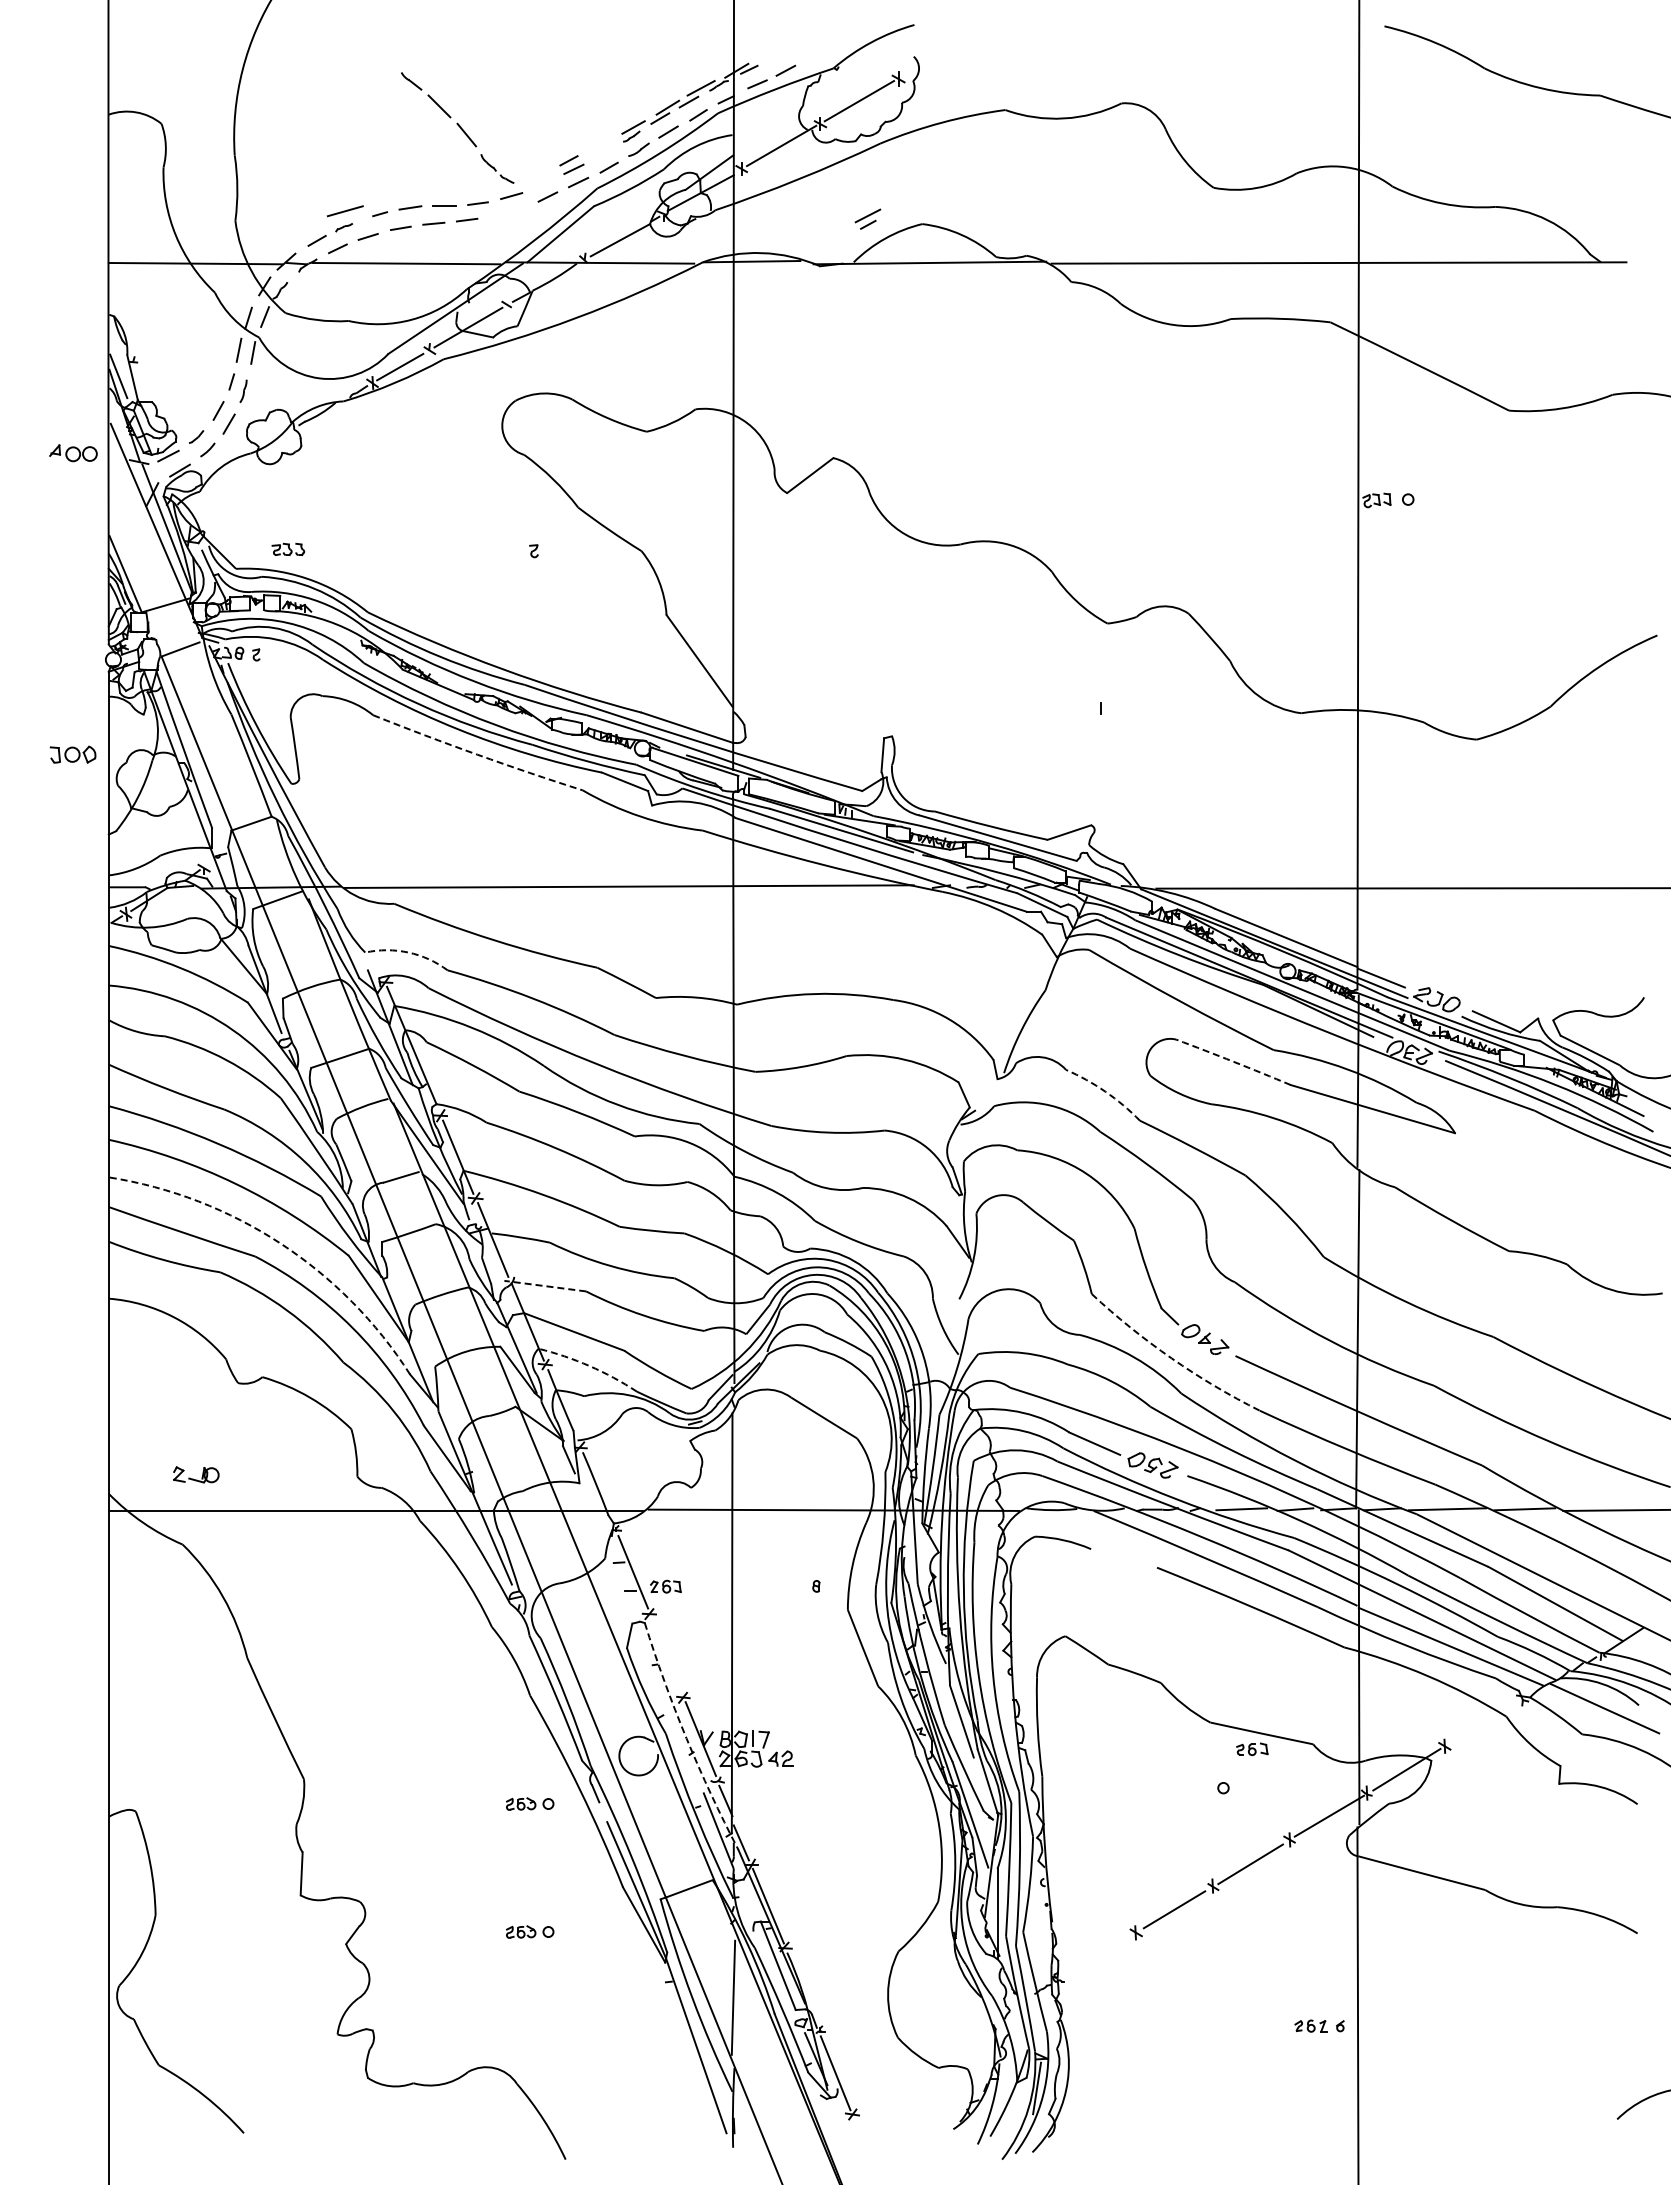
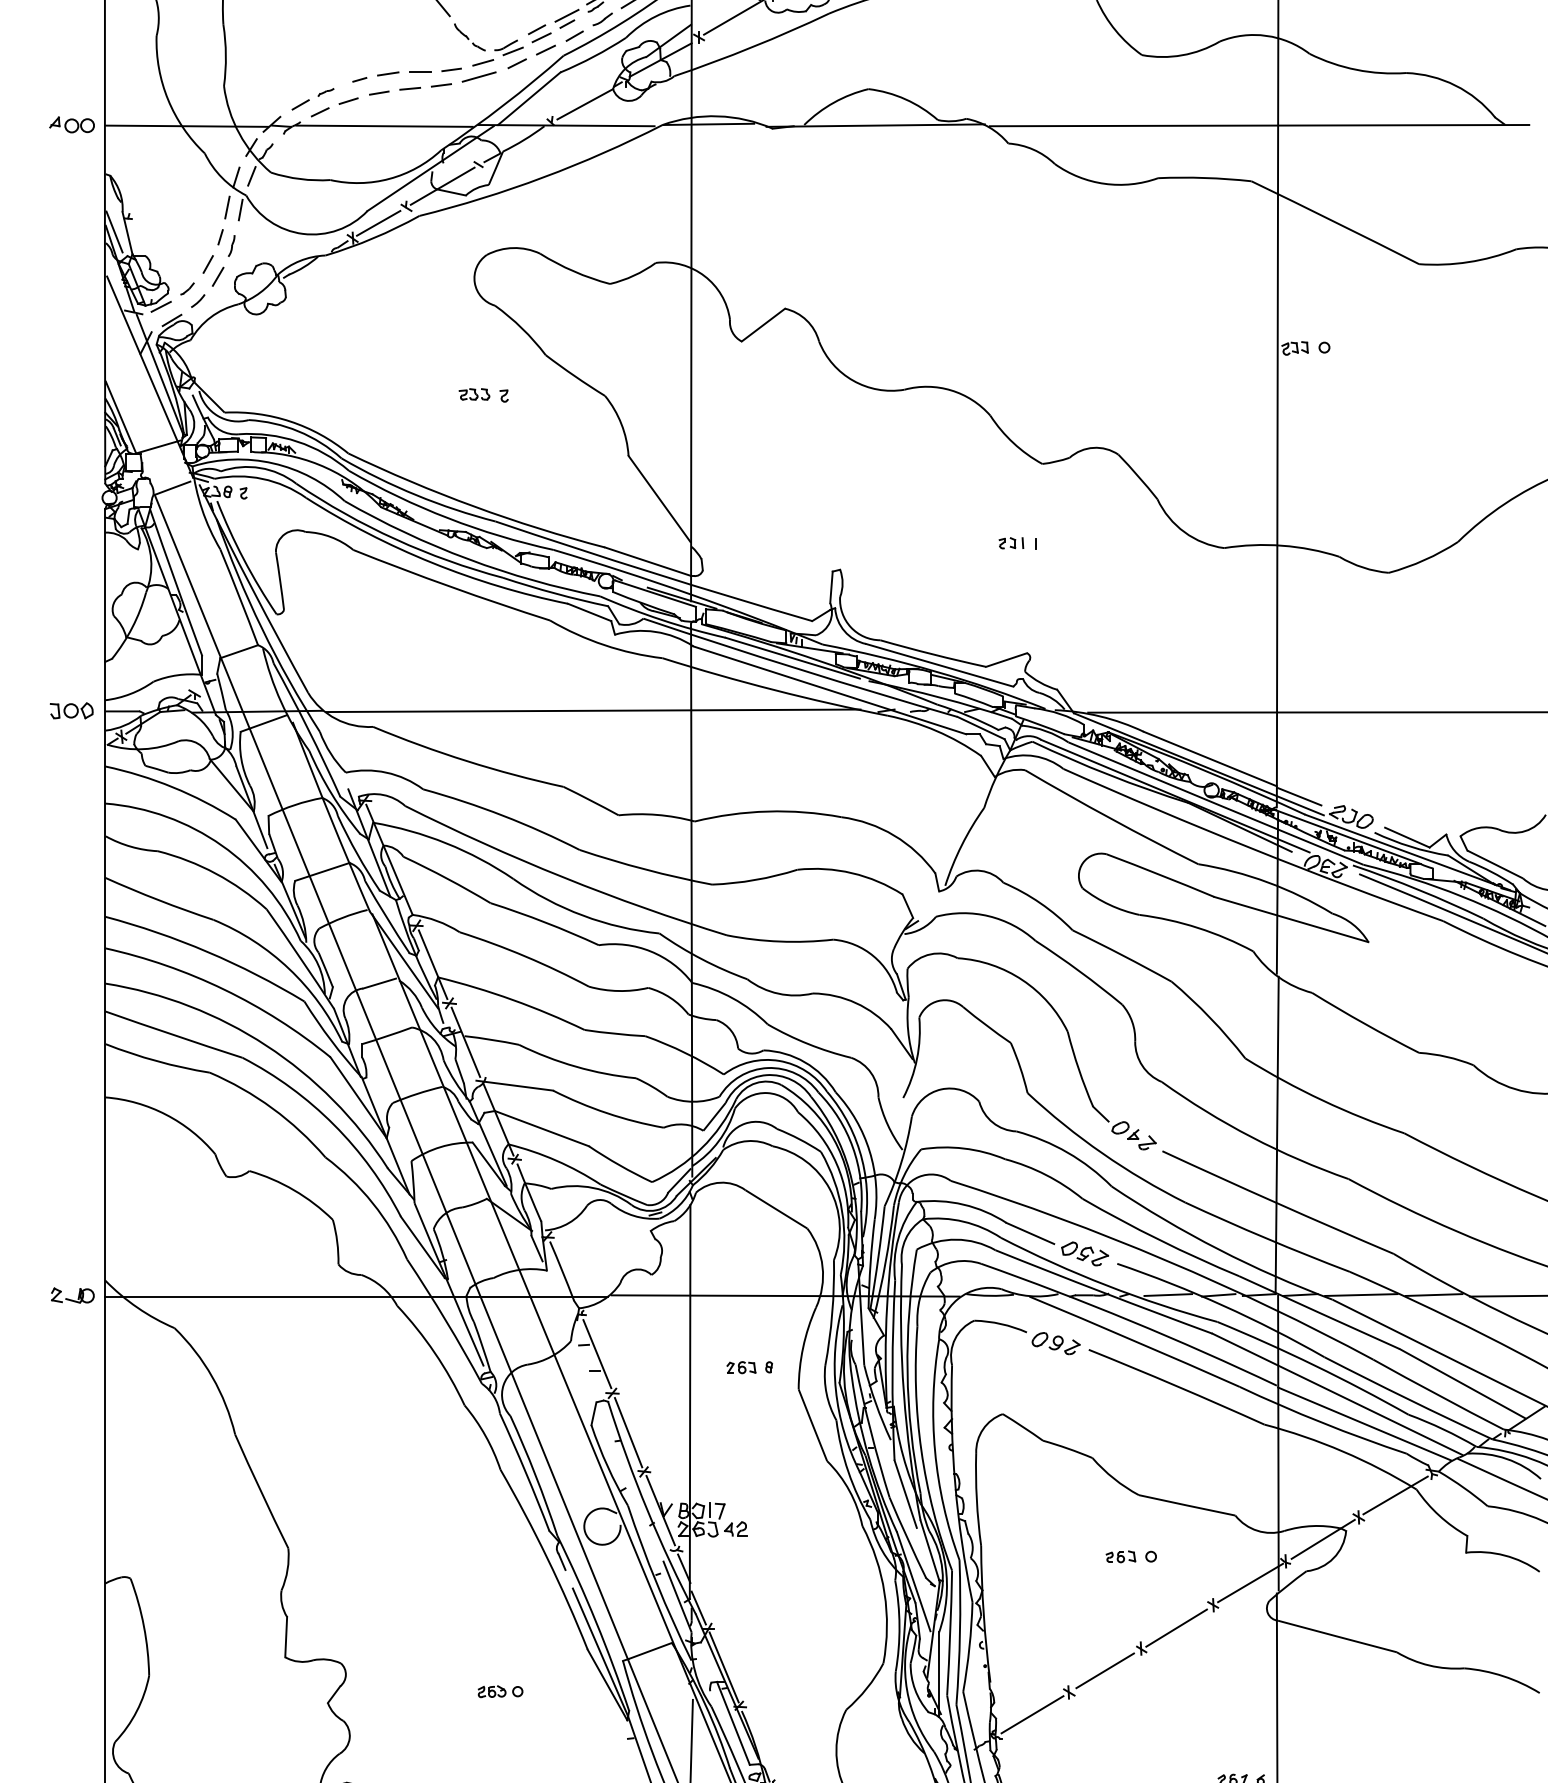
part: (538, 179) -> (508, 47), added
line: (344, 211) -> (478, 77), moved
part: (867, 218) -> (566, 18), moved
part: (73, 453) -> (72, 125), moved
part: (288, 549) -> (474, 394), moved
part: (1074, 707) -> (1011, 542), added
part: (72, 754) -> (71, 710), moved
arc: (477, 754) -> (451, 586), dashed -> solid
arc: (408, 952) -> (386, 772), dashed -> solid
arc: (1233, 1061) -> (1160, 874), dashed -> solid
arc: (1105, 1091) -> (1040, 903), dashed -> solid
arc: (280, 1243) -> (266, 1045), dashed -> solid
line: (544, 1286) -> (514, 1085), dashed -> solid
arc: (1171, 1358) -> (1102, 1153), dashed -> solid
arc: (589, 1366) -> (556, 1161), dashed -> solid
part: (196, 1474) -> (73, 1295), moved
part: (1122, 1560) -> (1056, 1343), added
part: (665, 1586) -> (741, 1367), moved
line: (666, 1655) -> (628, 1432), added
line: (1483, 1722) -> (1395, 1495), added
arc: (686, 1738) -> (647, 1510), dashed -> solid
part: (1252, 1749) -> (1121, 1557), moved
part: (530, 1803) -> (500, 1571), removed
line: (1097, 1956) -> (1032, 1714), added

